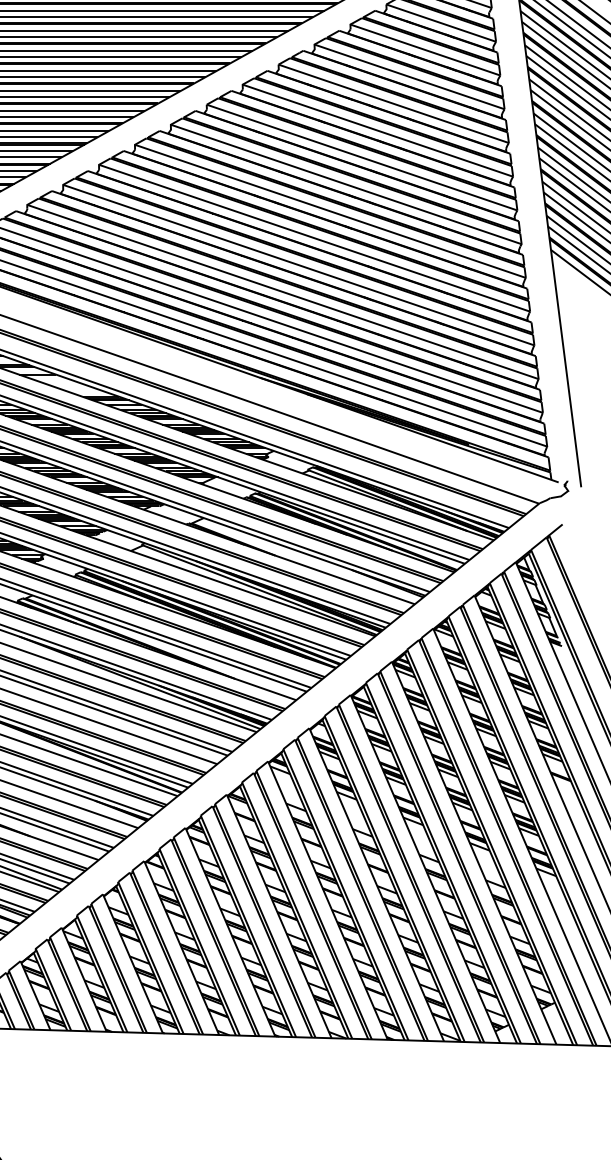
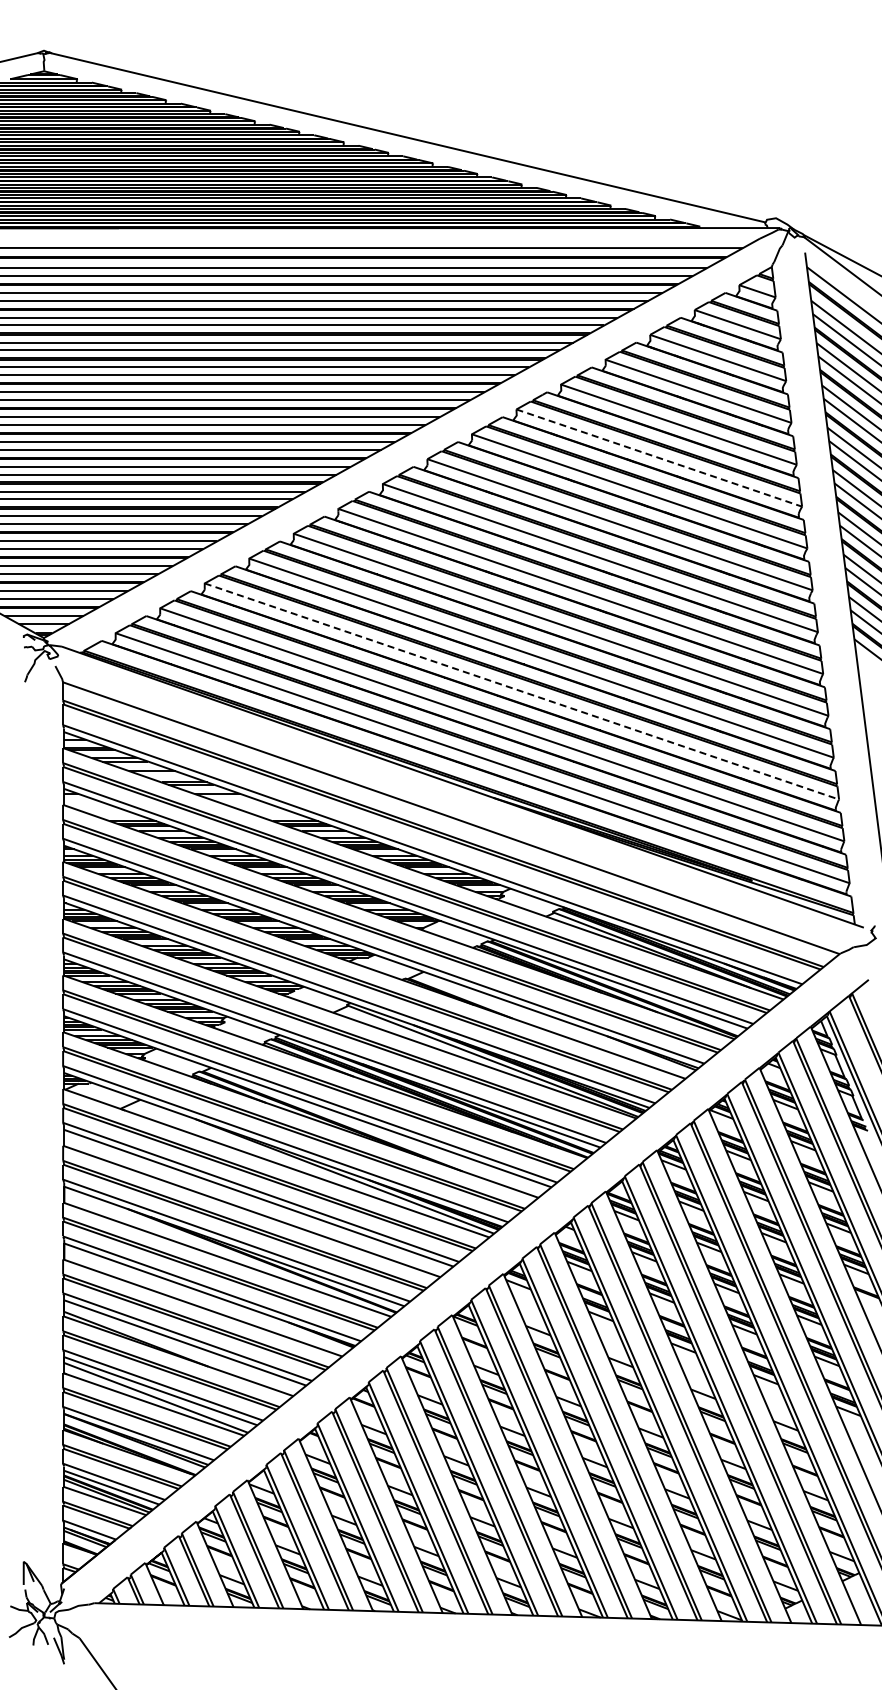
line: (393, 104) -> (659, 458), solid -> dashed
line: (283, 292) -> (522, 691), solid -> dashed

